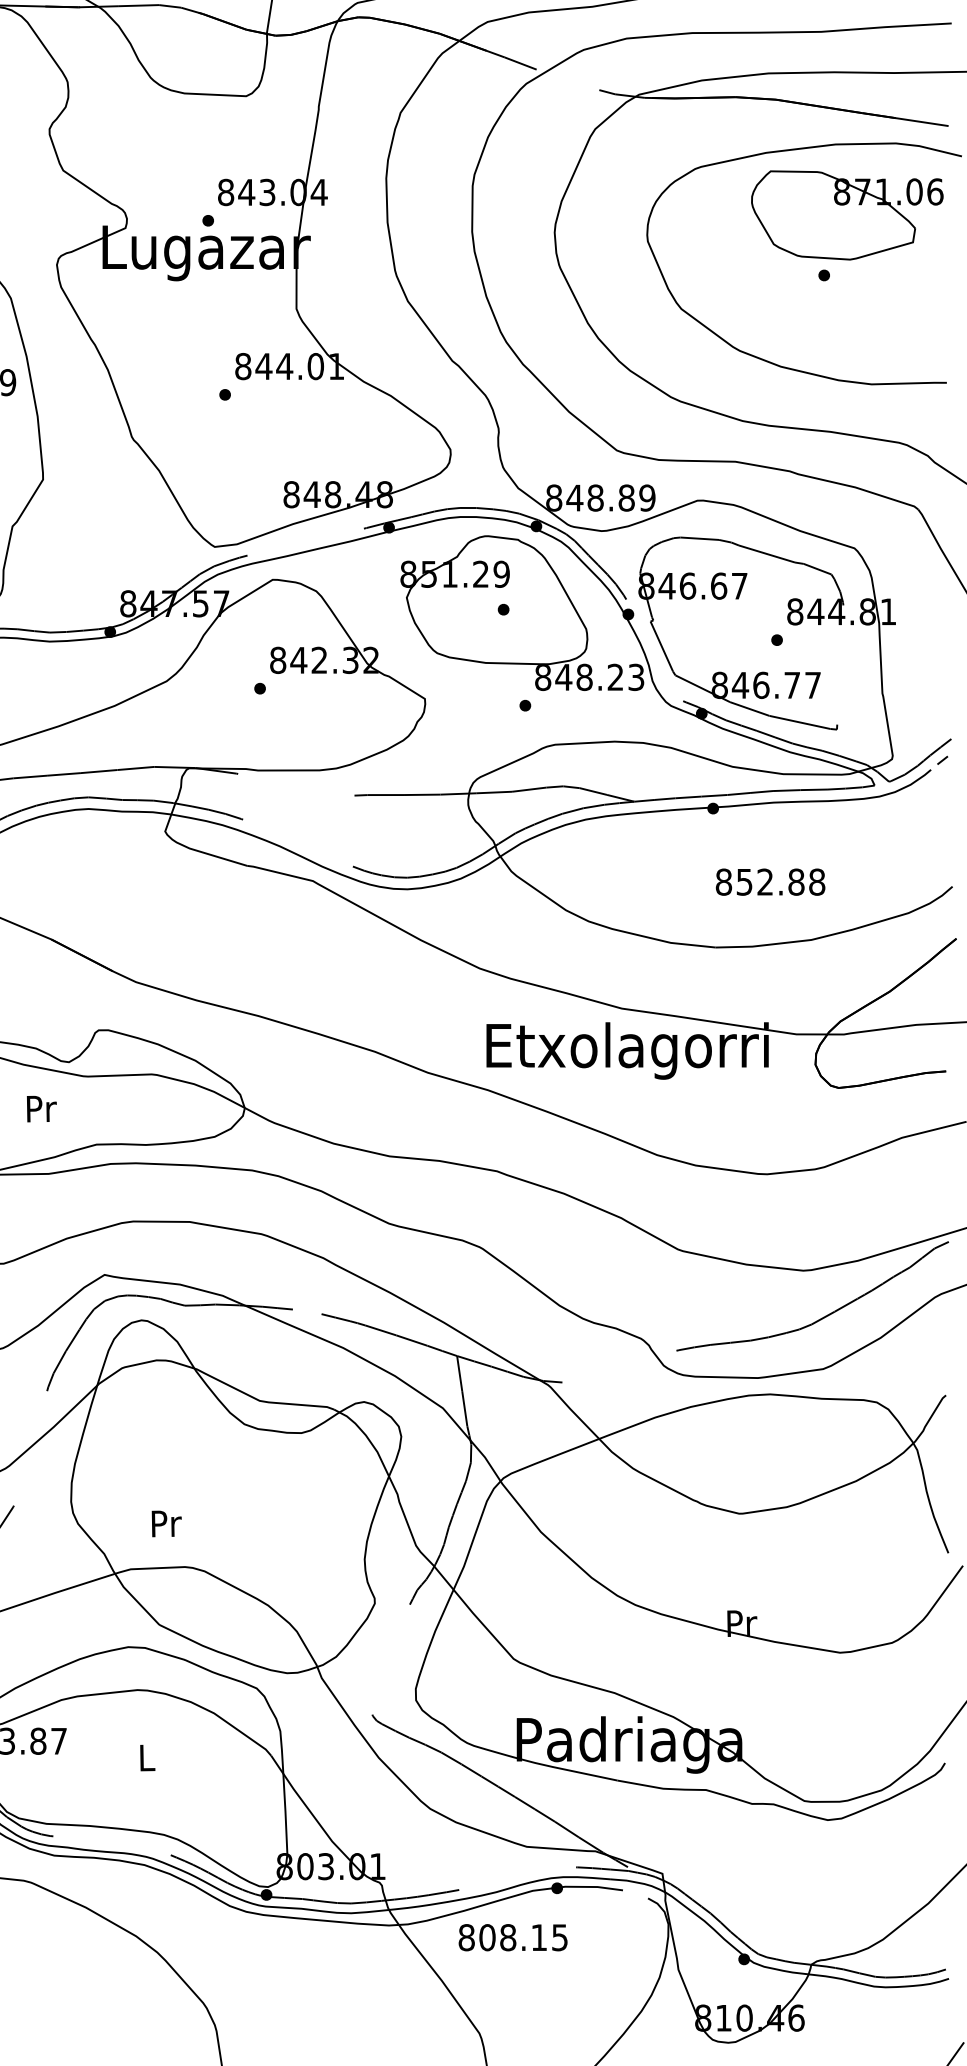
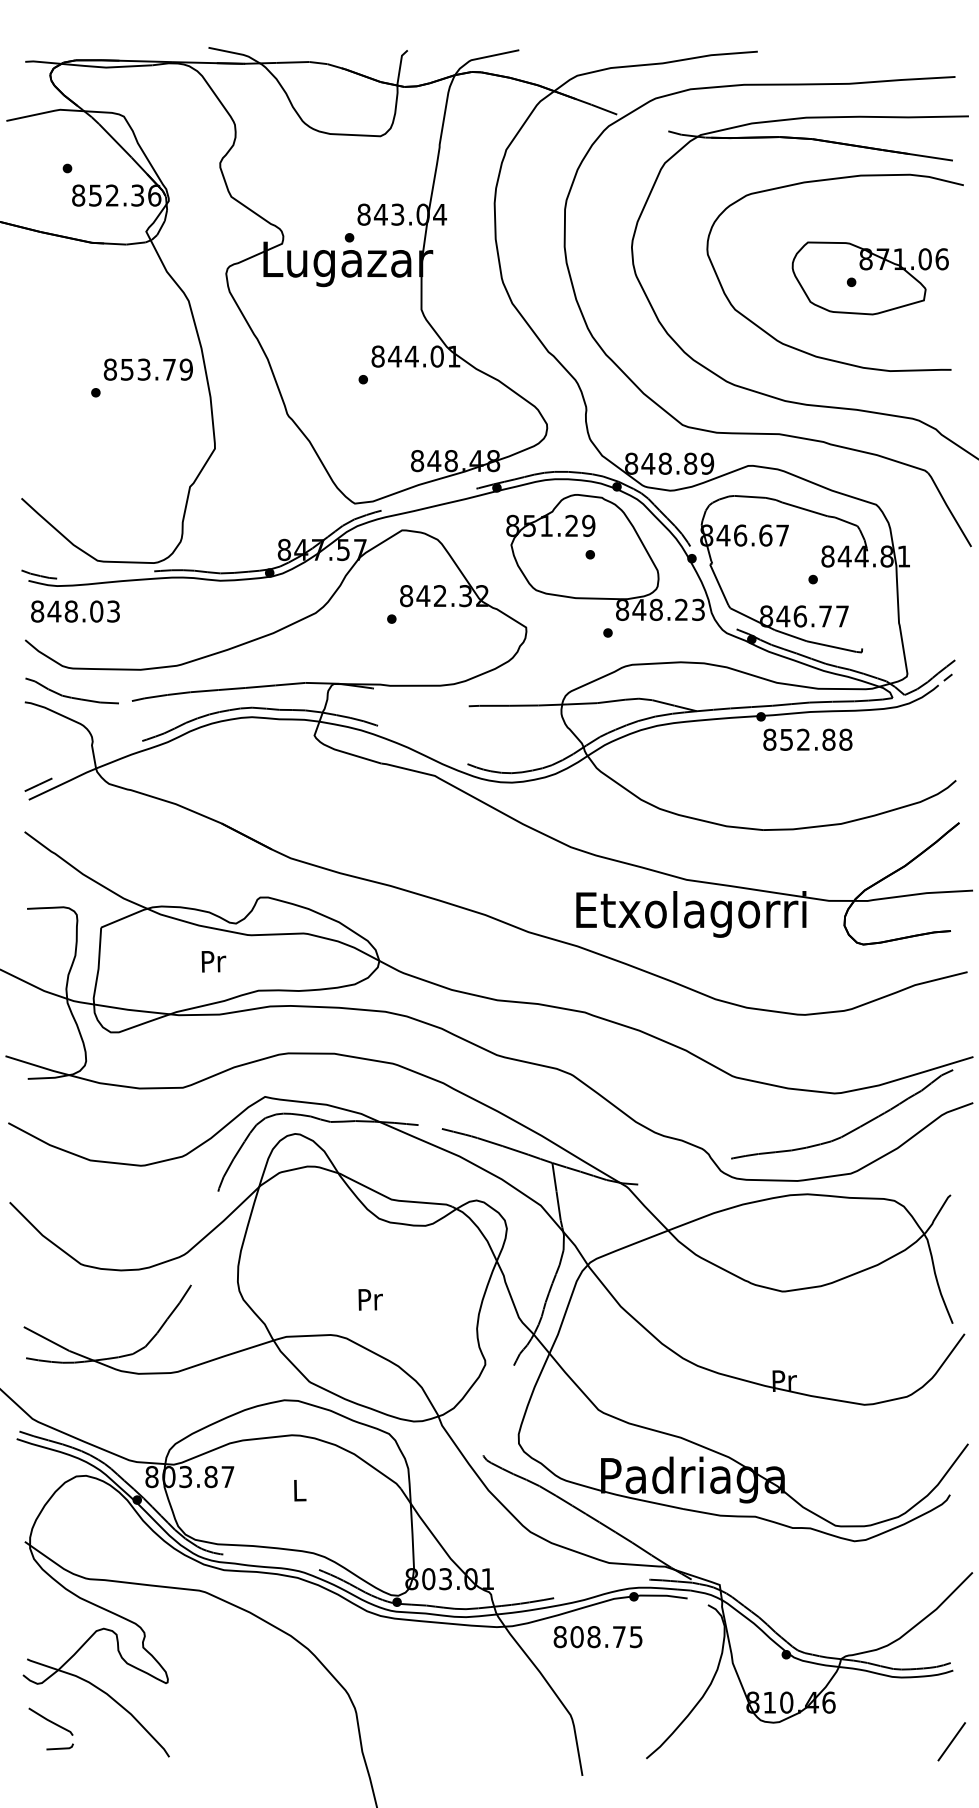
part: (846, 215) -> (869, 278), moved
text: (770, 881) -> (807, 739), moved
text: (166, 1523) -> (370, 1299), moved
text: (539, 1936) -> (619, 1636), 808.15 -> 808.75

